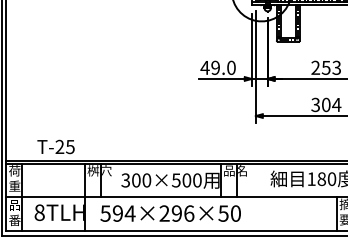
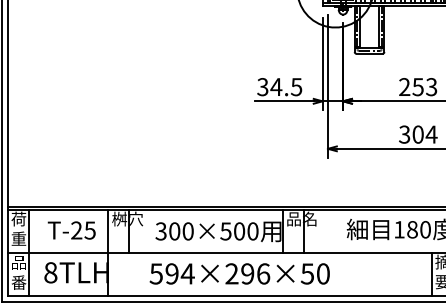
text: (218, 68) -> (279, 87), 49.0 -> 34.5
text: (55, 146) -> (71, 230), moved
text: (170, 213) -> (239, 273), moved

